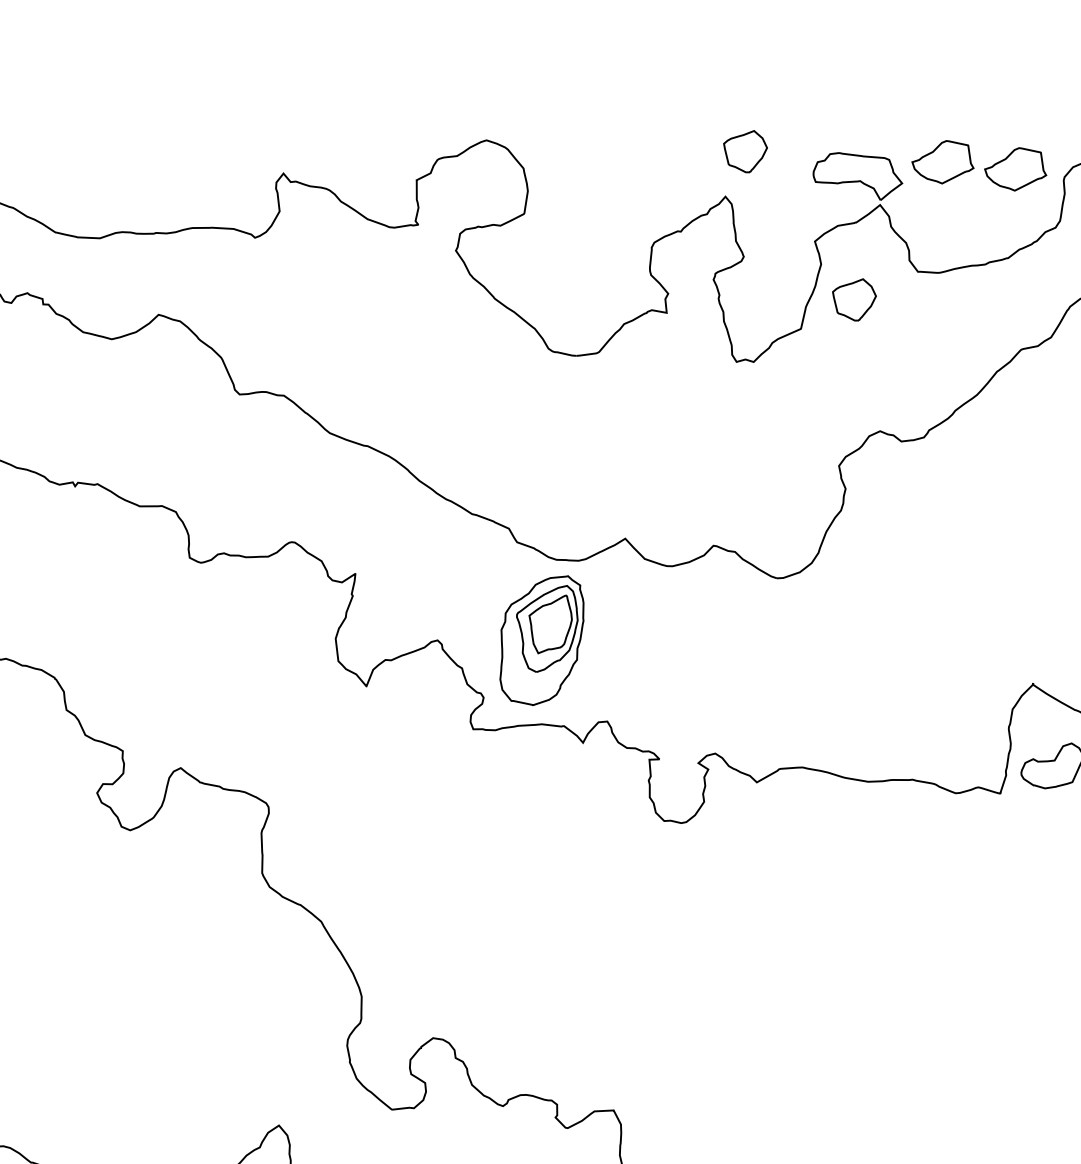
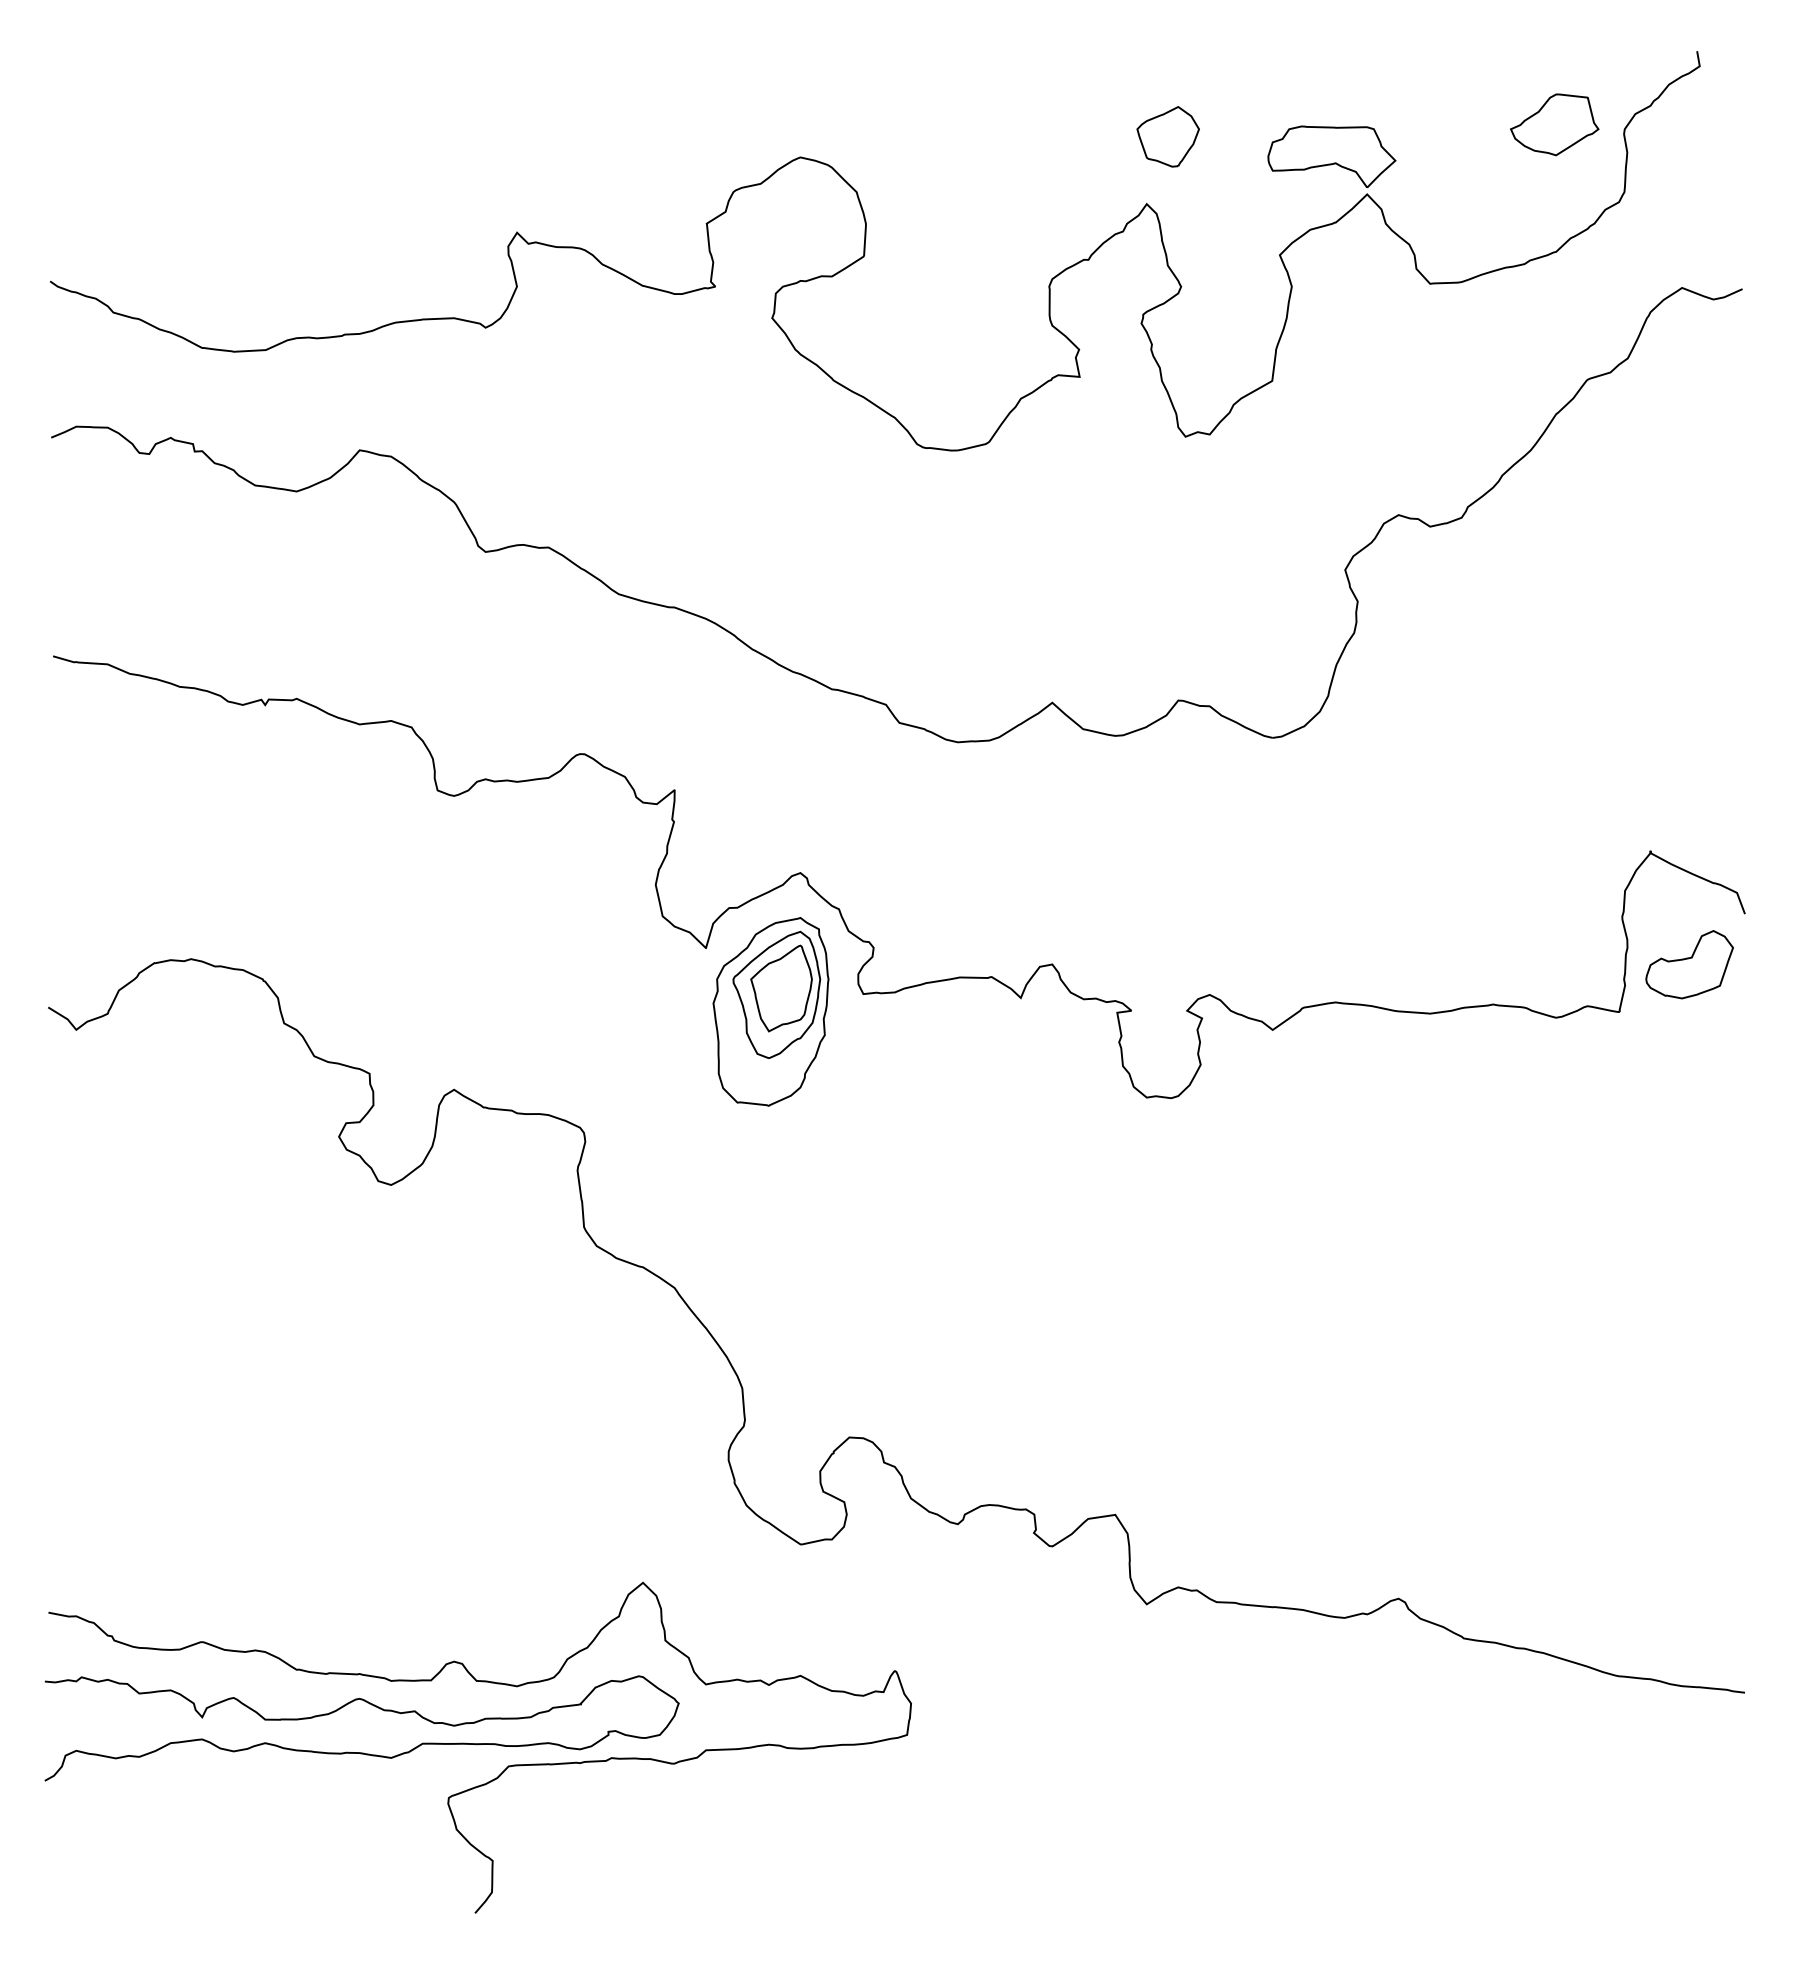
part: (943, 161) -> (1450, 124), removed
part: (853, 299) -> (1342, 331), removed
part: (540, 639) -> (770, 1011), moved

